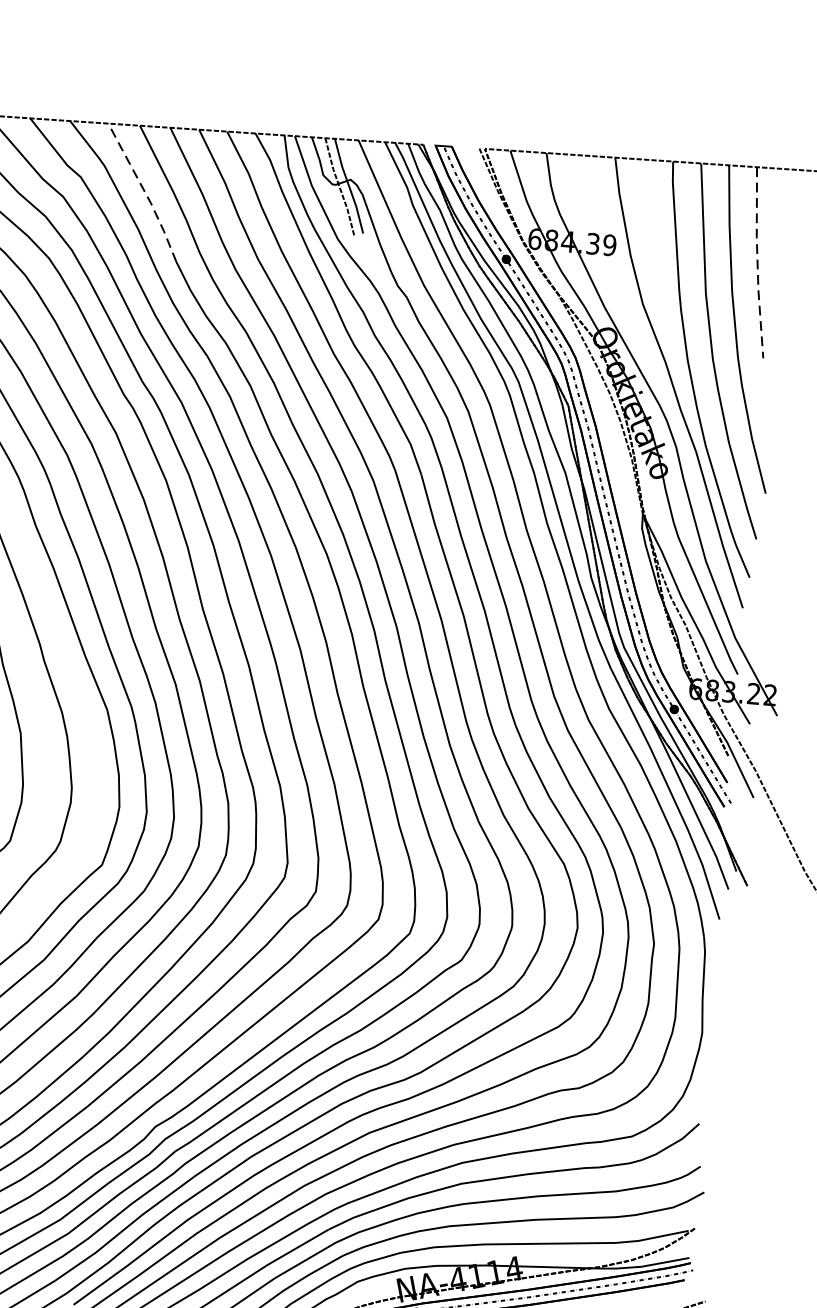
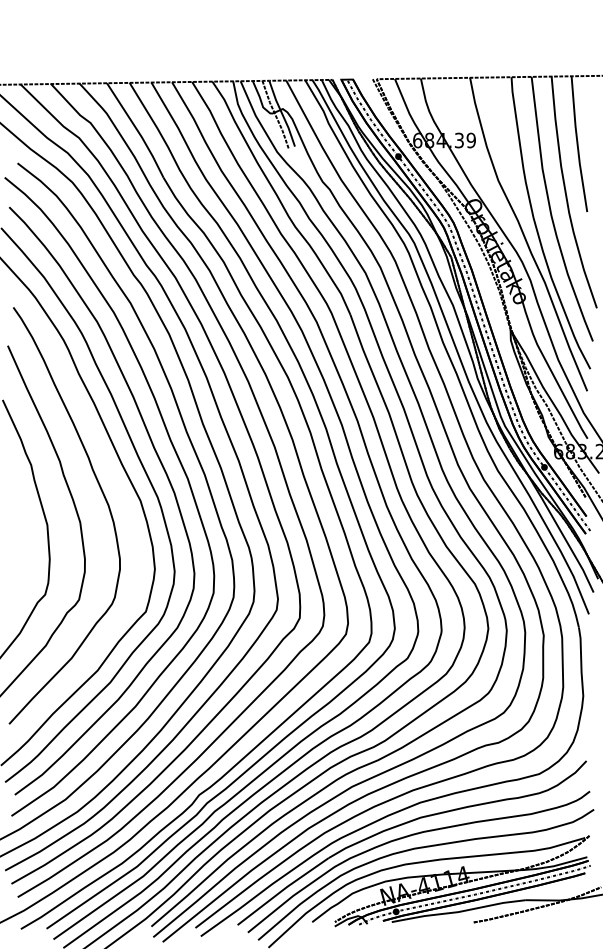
line: (145, 193) -> (137, 130), dashed -> solid
line: (757, 262) -> (577, 144), dashed -> solid

